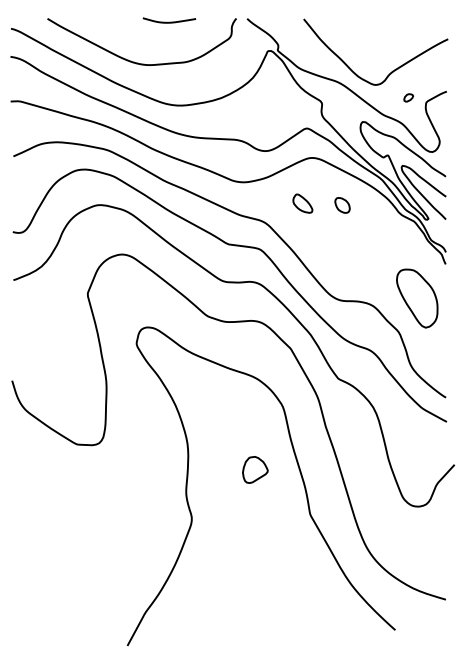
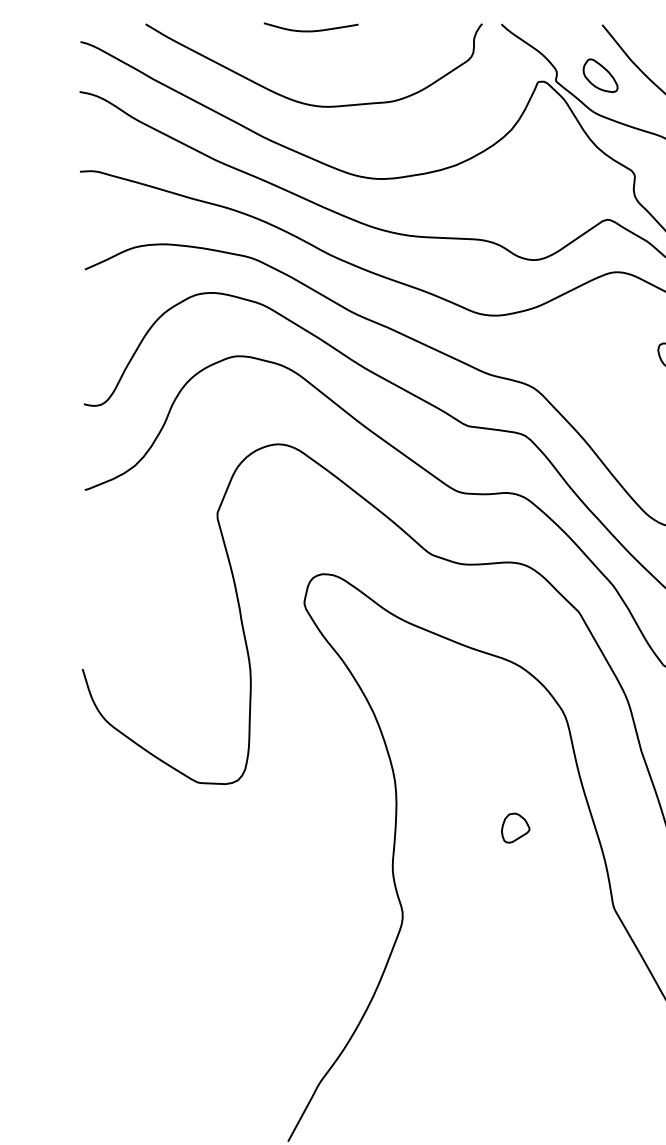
curve: (169, 21) -> (311, 29), moved
part: (302, 203) -> (599, 75), moved
part: (254, 469) -> (514, 827), size x0.62

